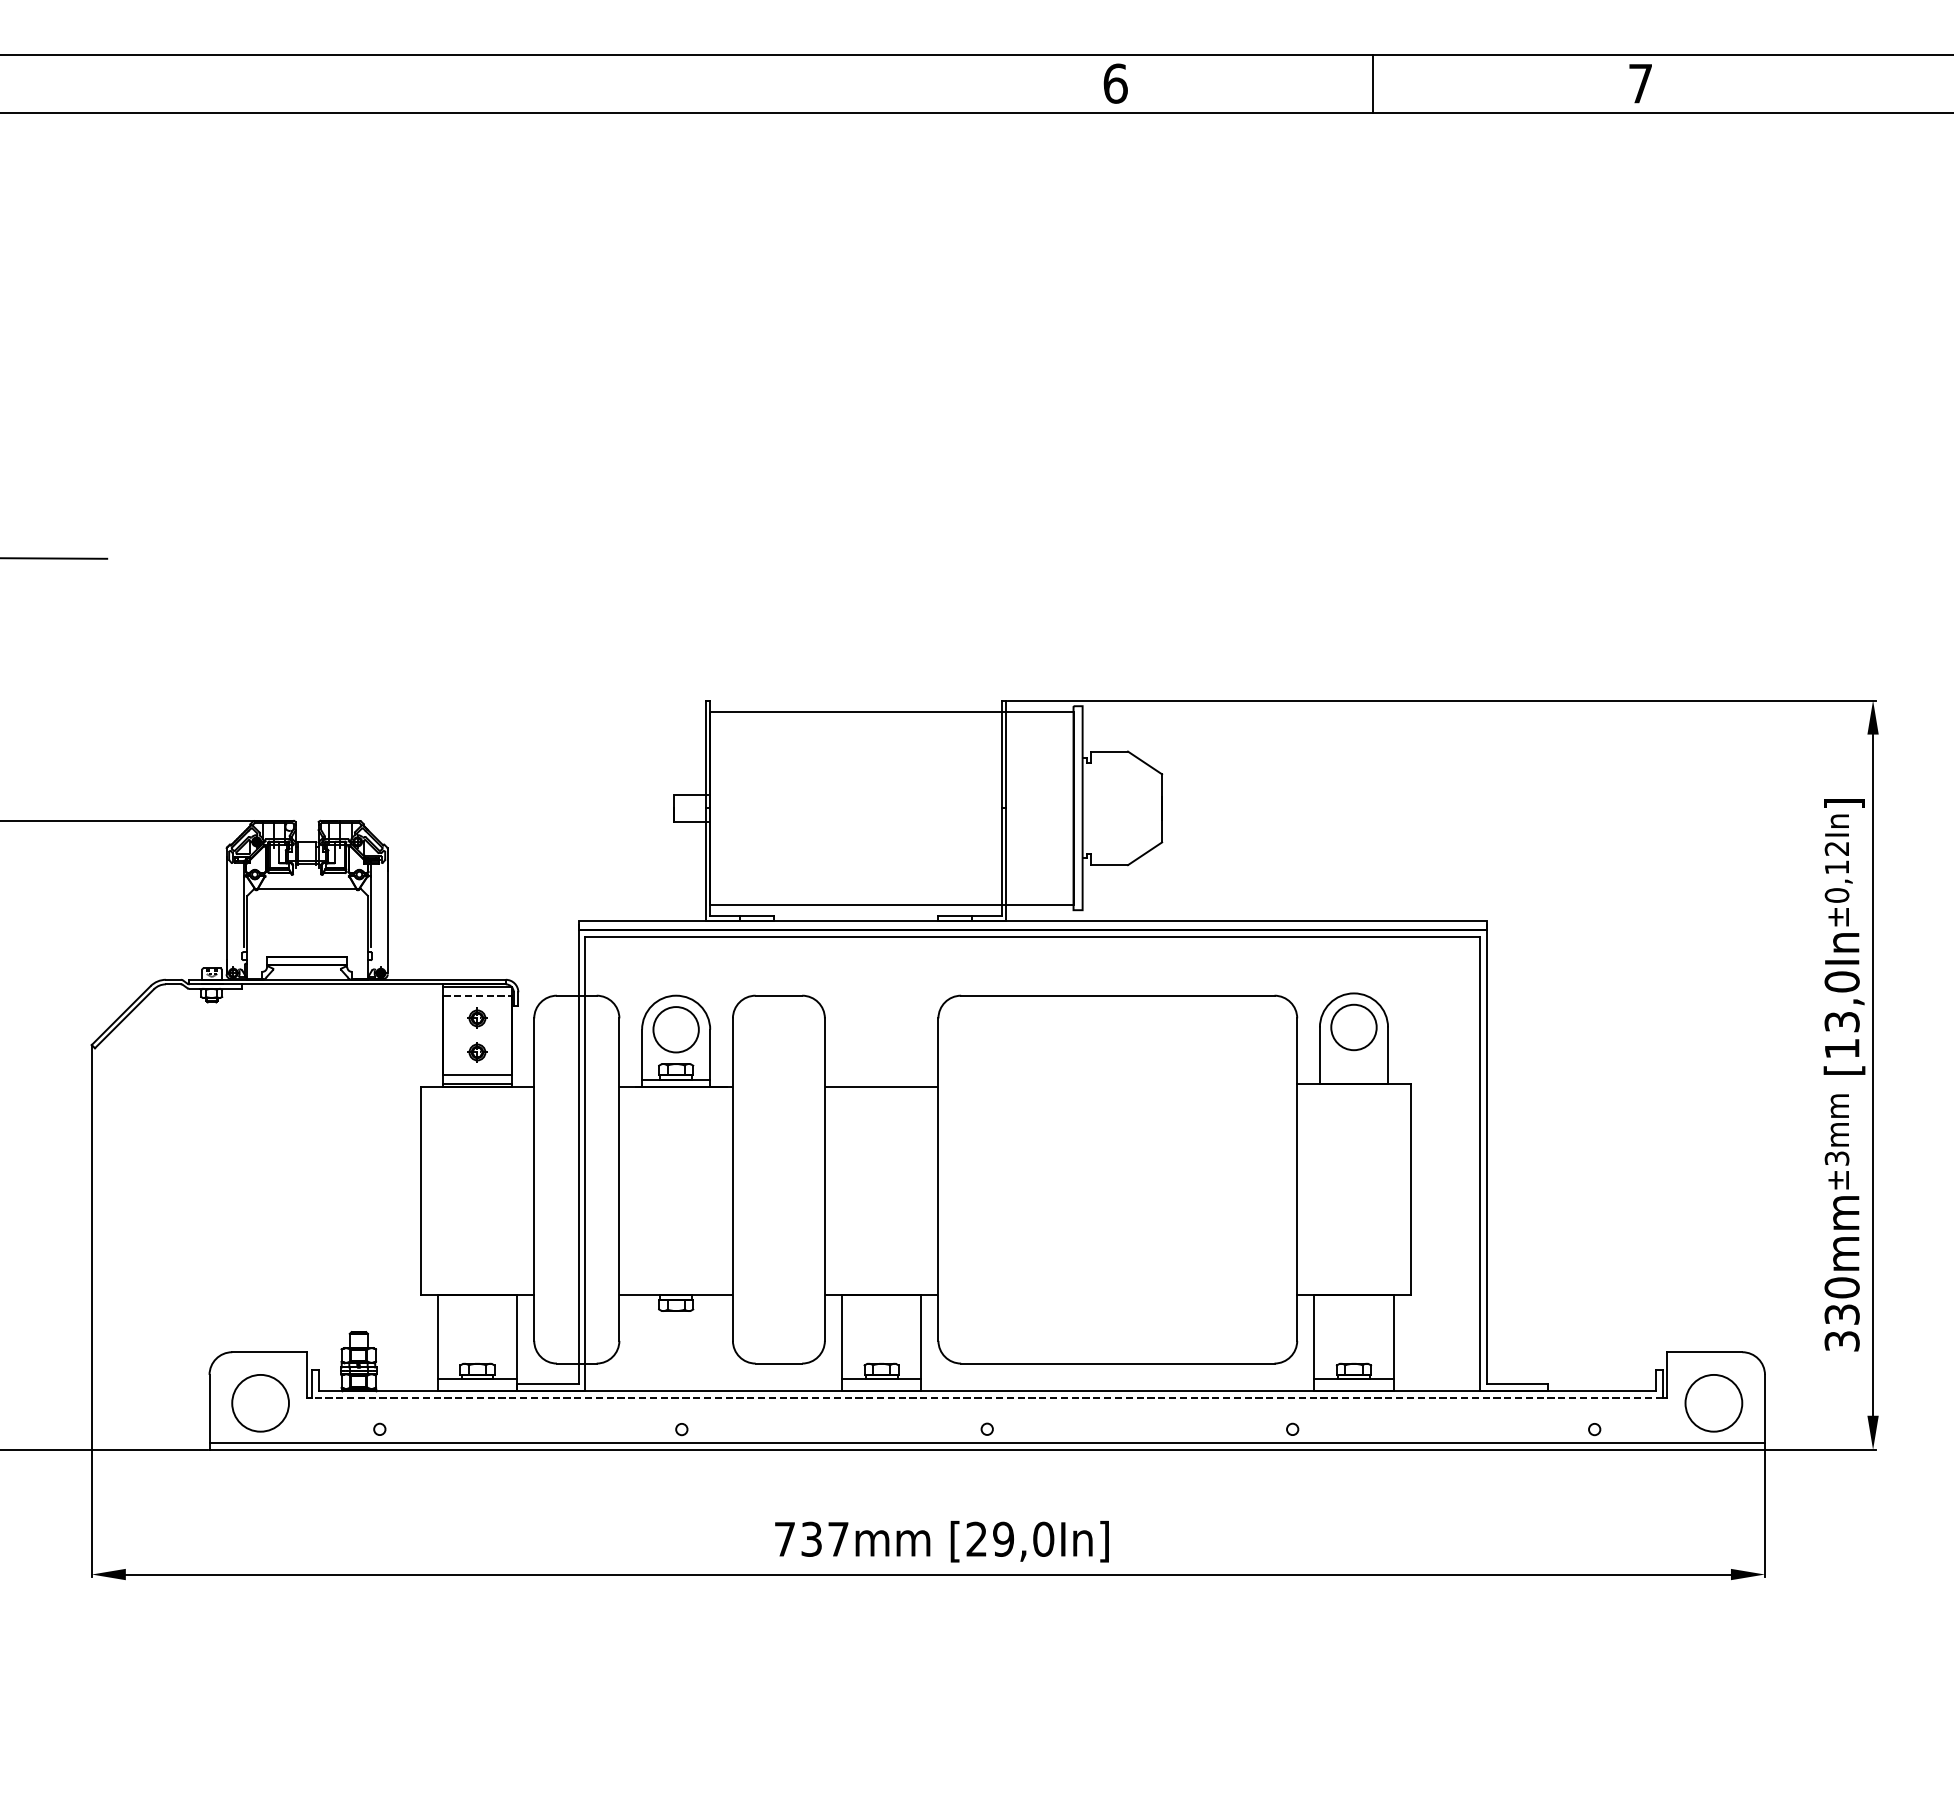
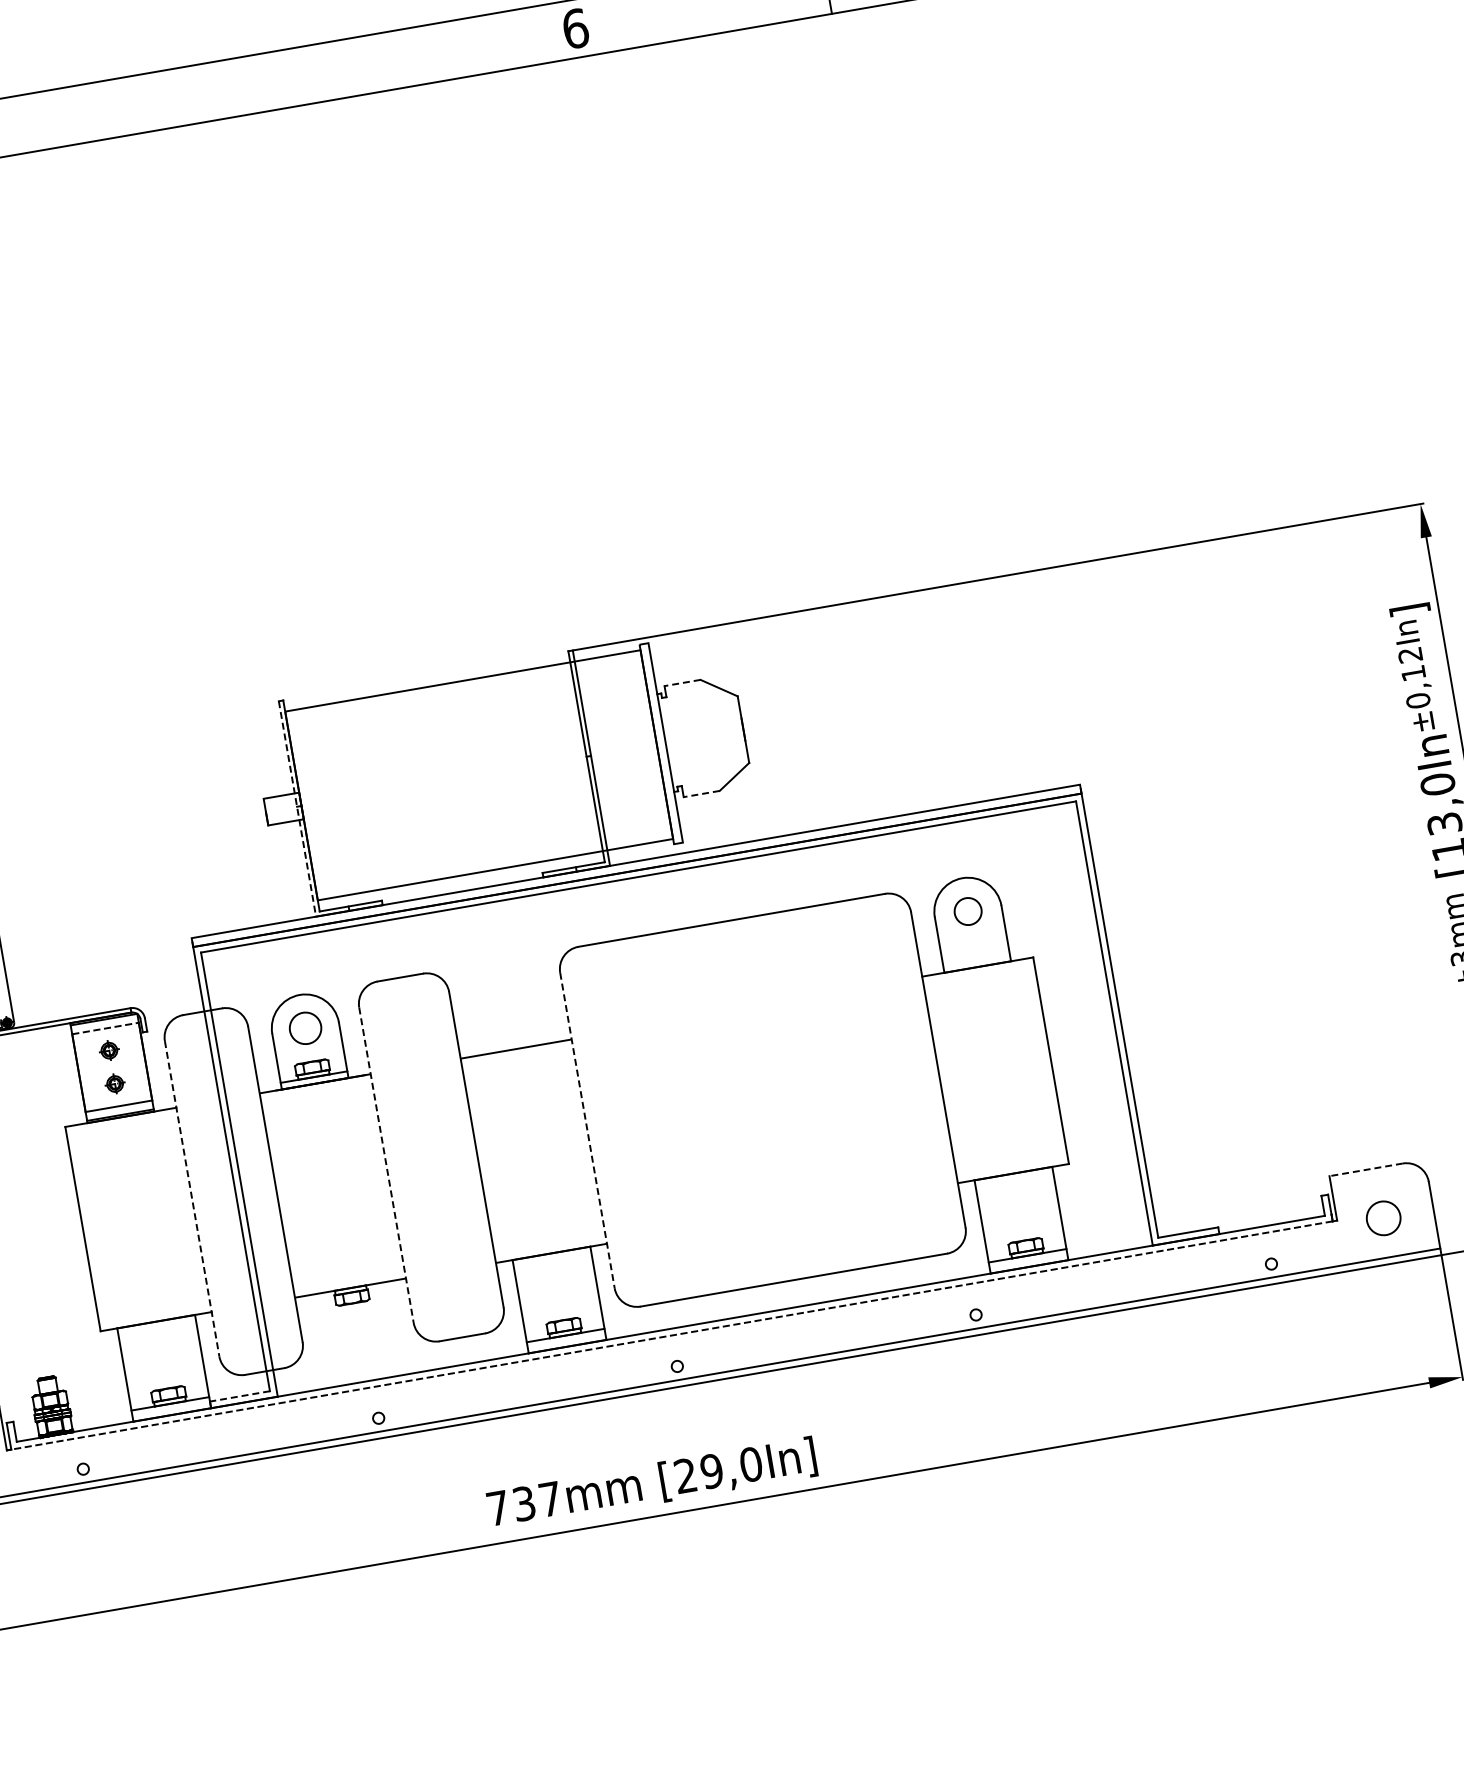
line: (1109, 751) -> (682, 682), solid -> dashed
line: (705, 811) -> (297, 809), solid -> dashed
line: (1109, 865) -> (701, 794), solid -> dashed
circle: (1353, 1027) -> (967, 911), size x0.6
circle: (675, 1029) -> (304, 1028), size x0.7
line: (534, 1180) -> (192, 1199), solid -> dashed
line: (732, 1180) -> (386, 1166), solid -> dashed
line: (938, 1180) -> (587, 1131), solid -> dashed
line: (1704, 1352) -> (1365, 1170), solid -> dashed
line: (547, 1384) -> (239, 1396), solid -> dashed
circle: (1713, 1403) -> (1383, 1218), size x0.6

